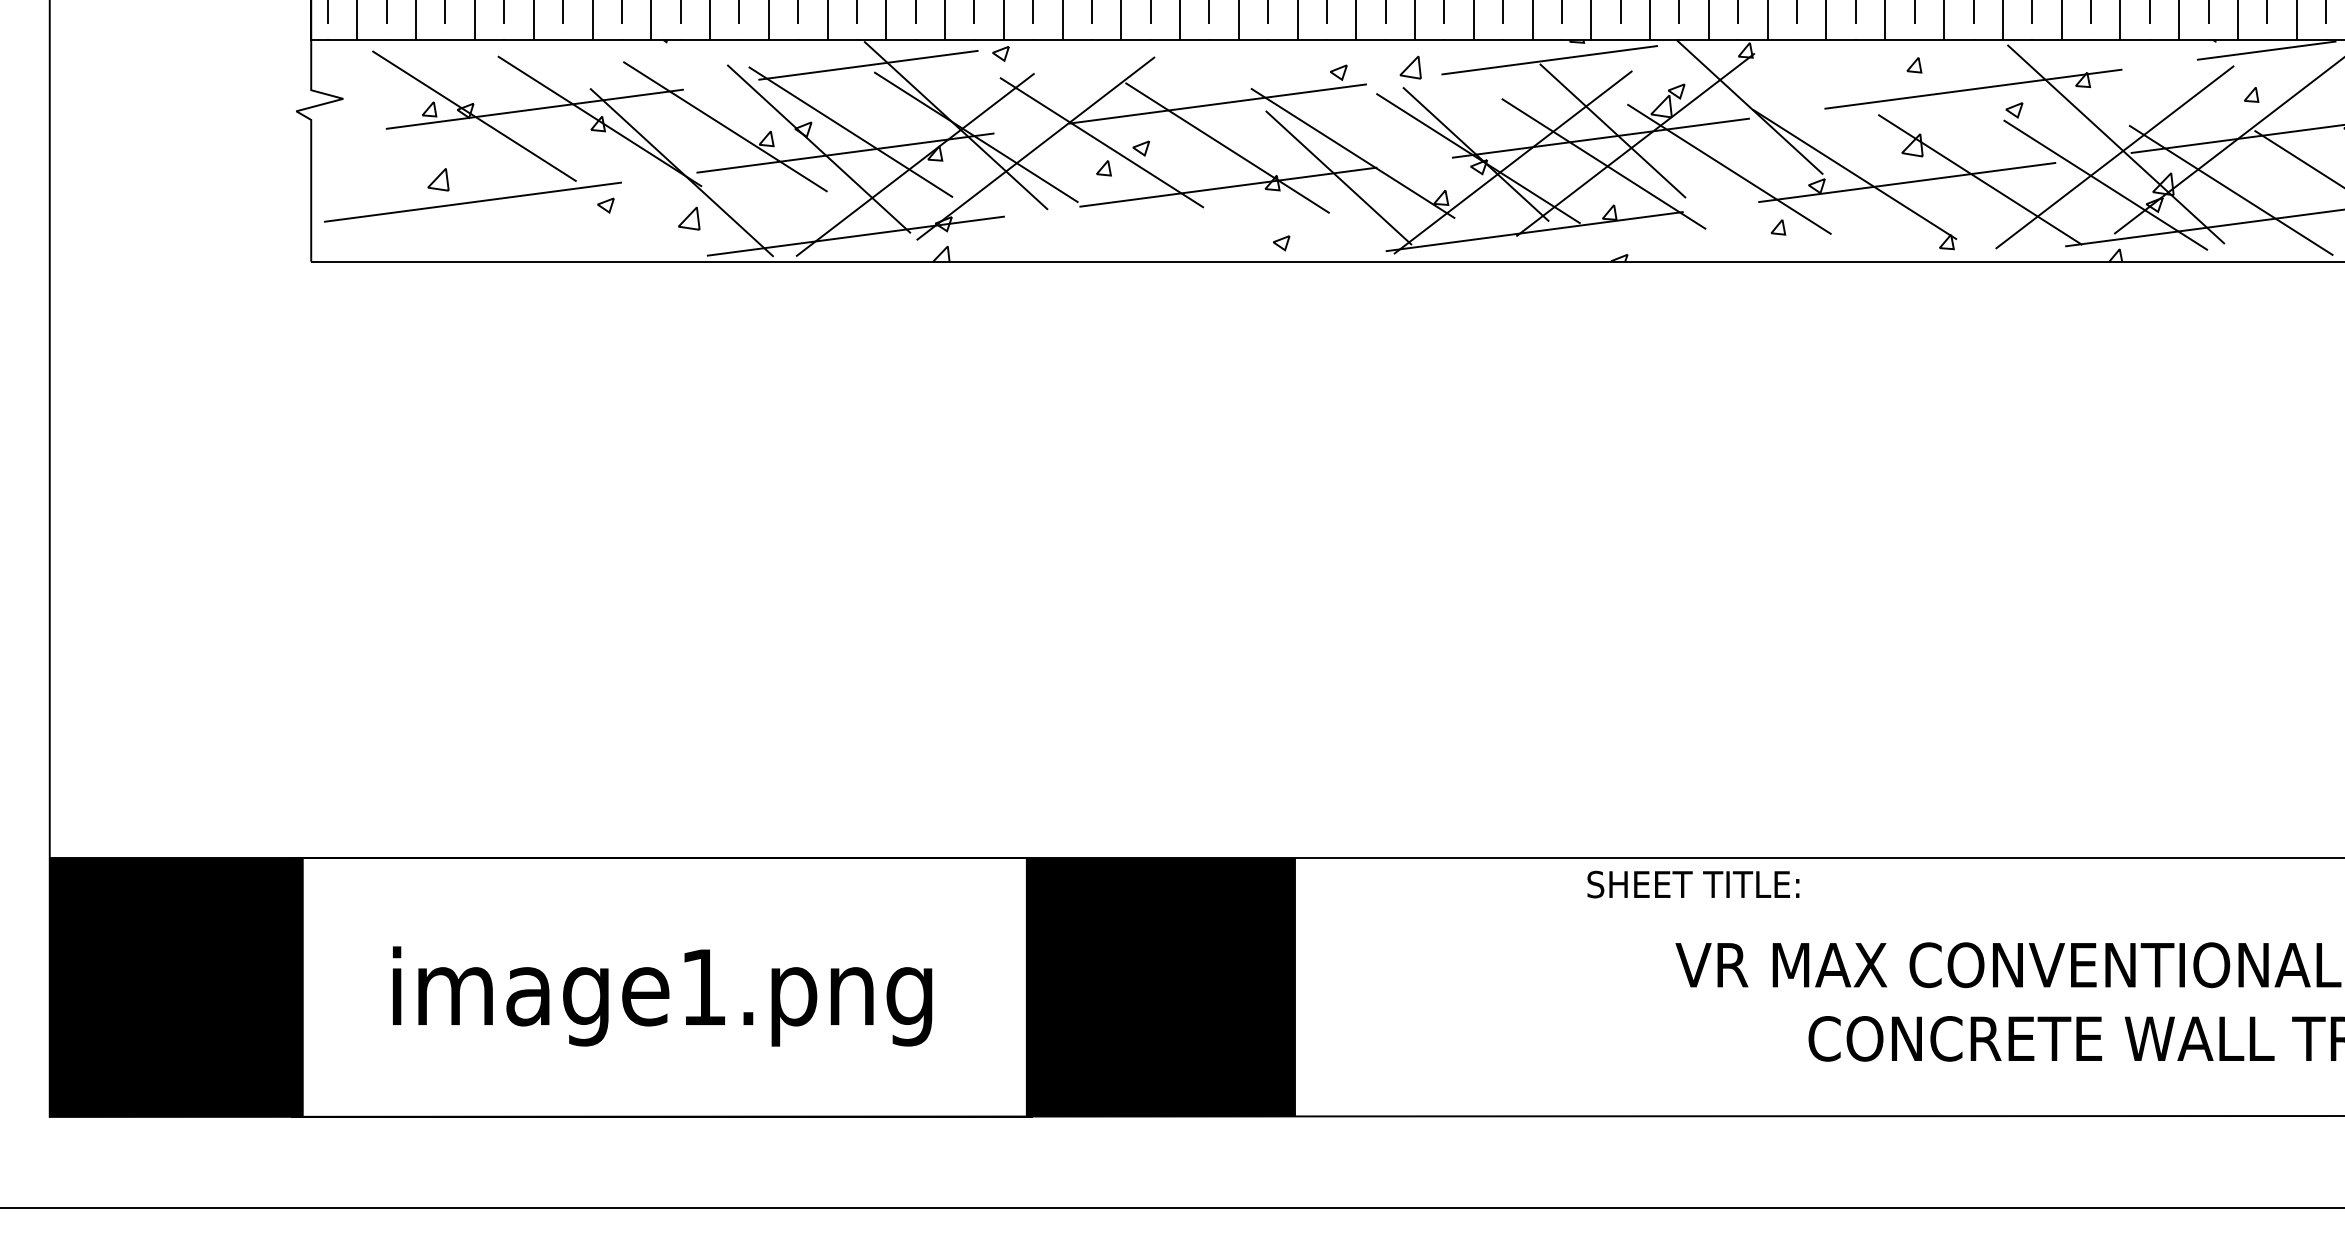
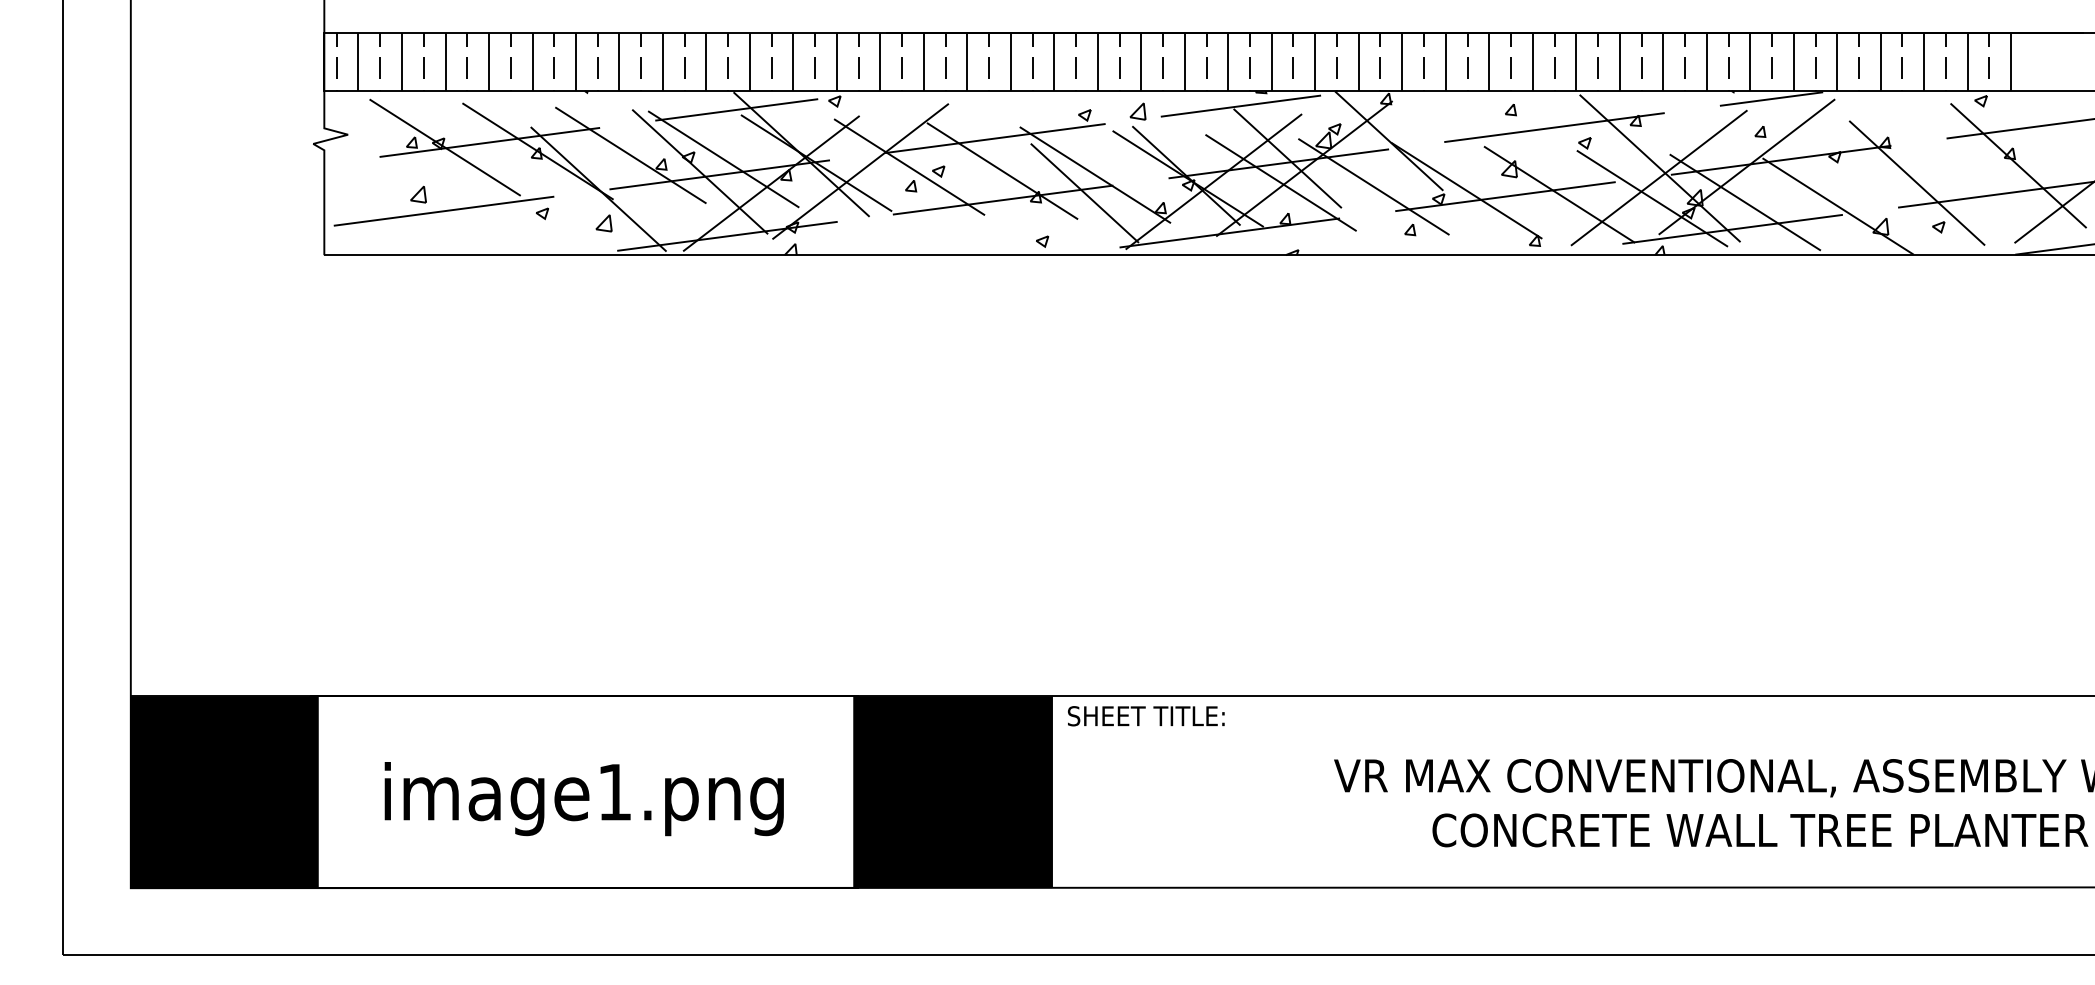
text: (1693, 884) -> (1146, 716), moved

